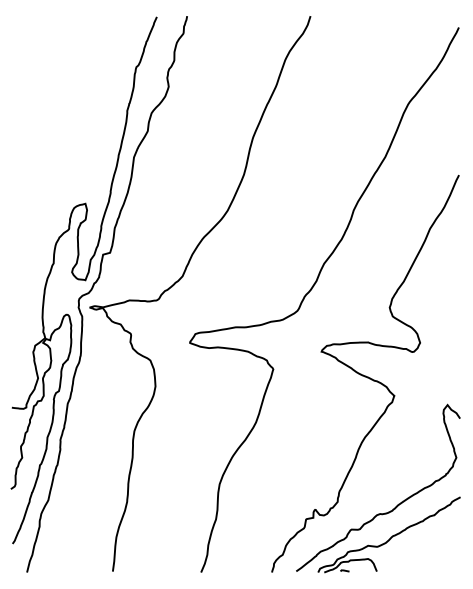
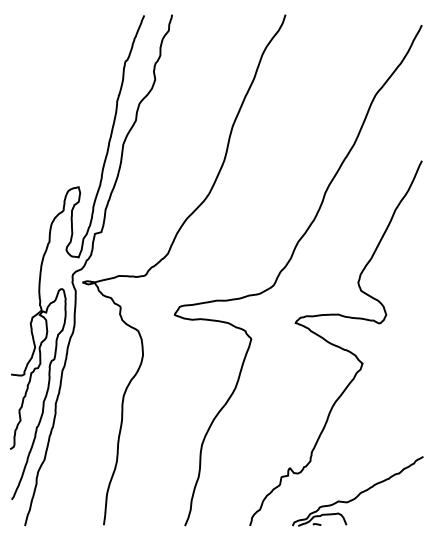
curve: (396, 505) -> (364, 464), removed

